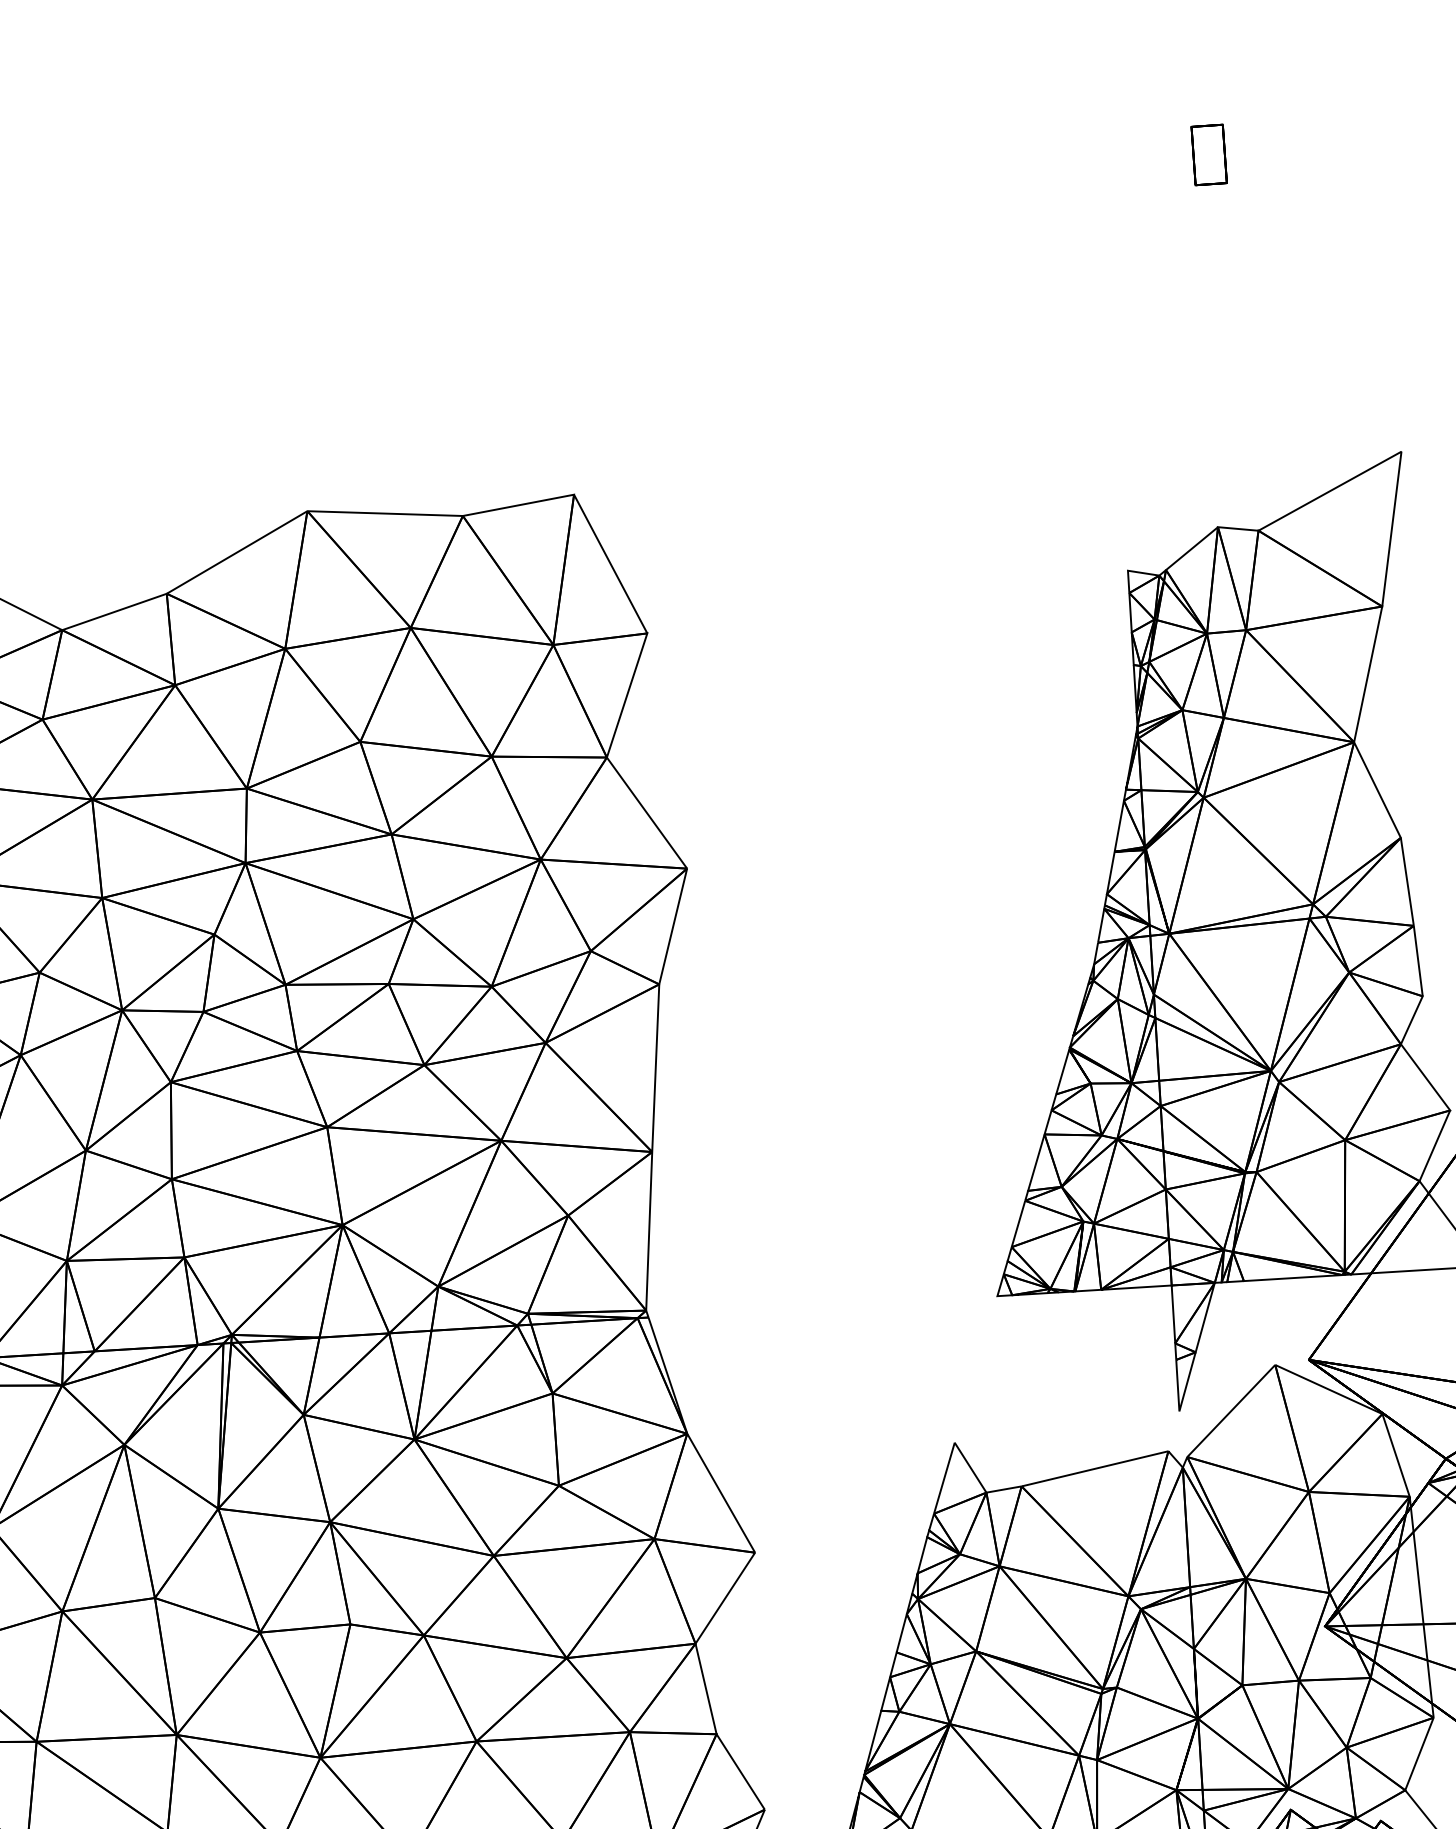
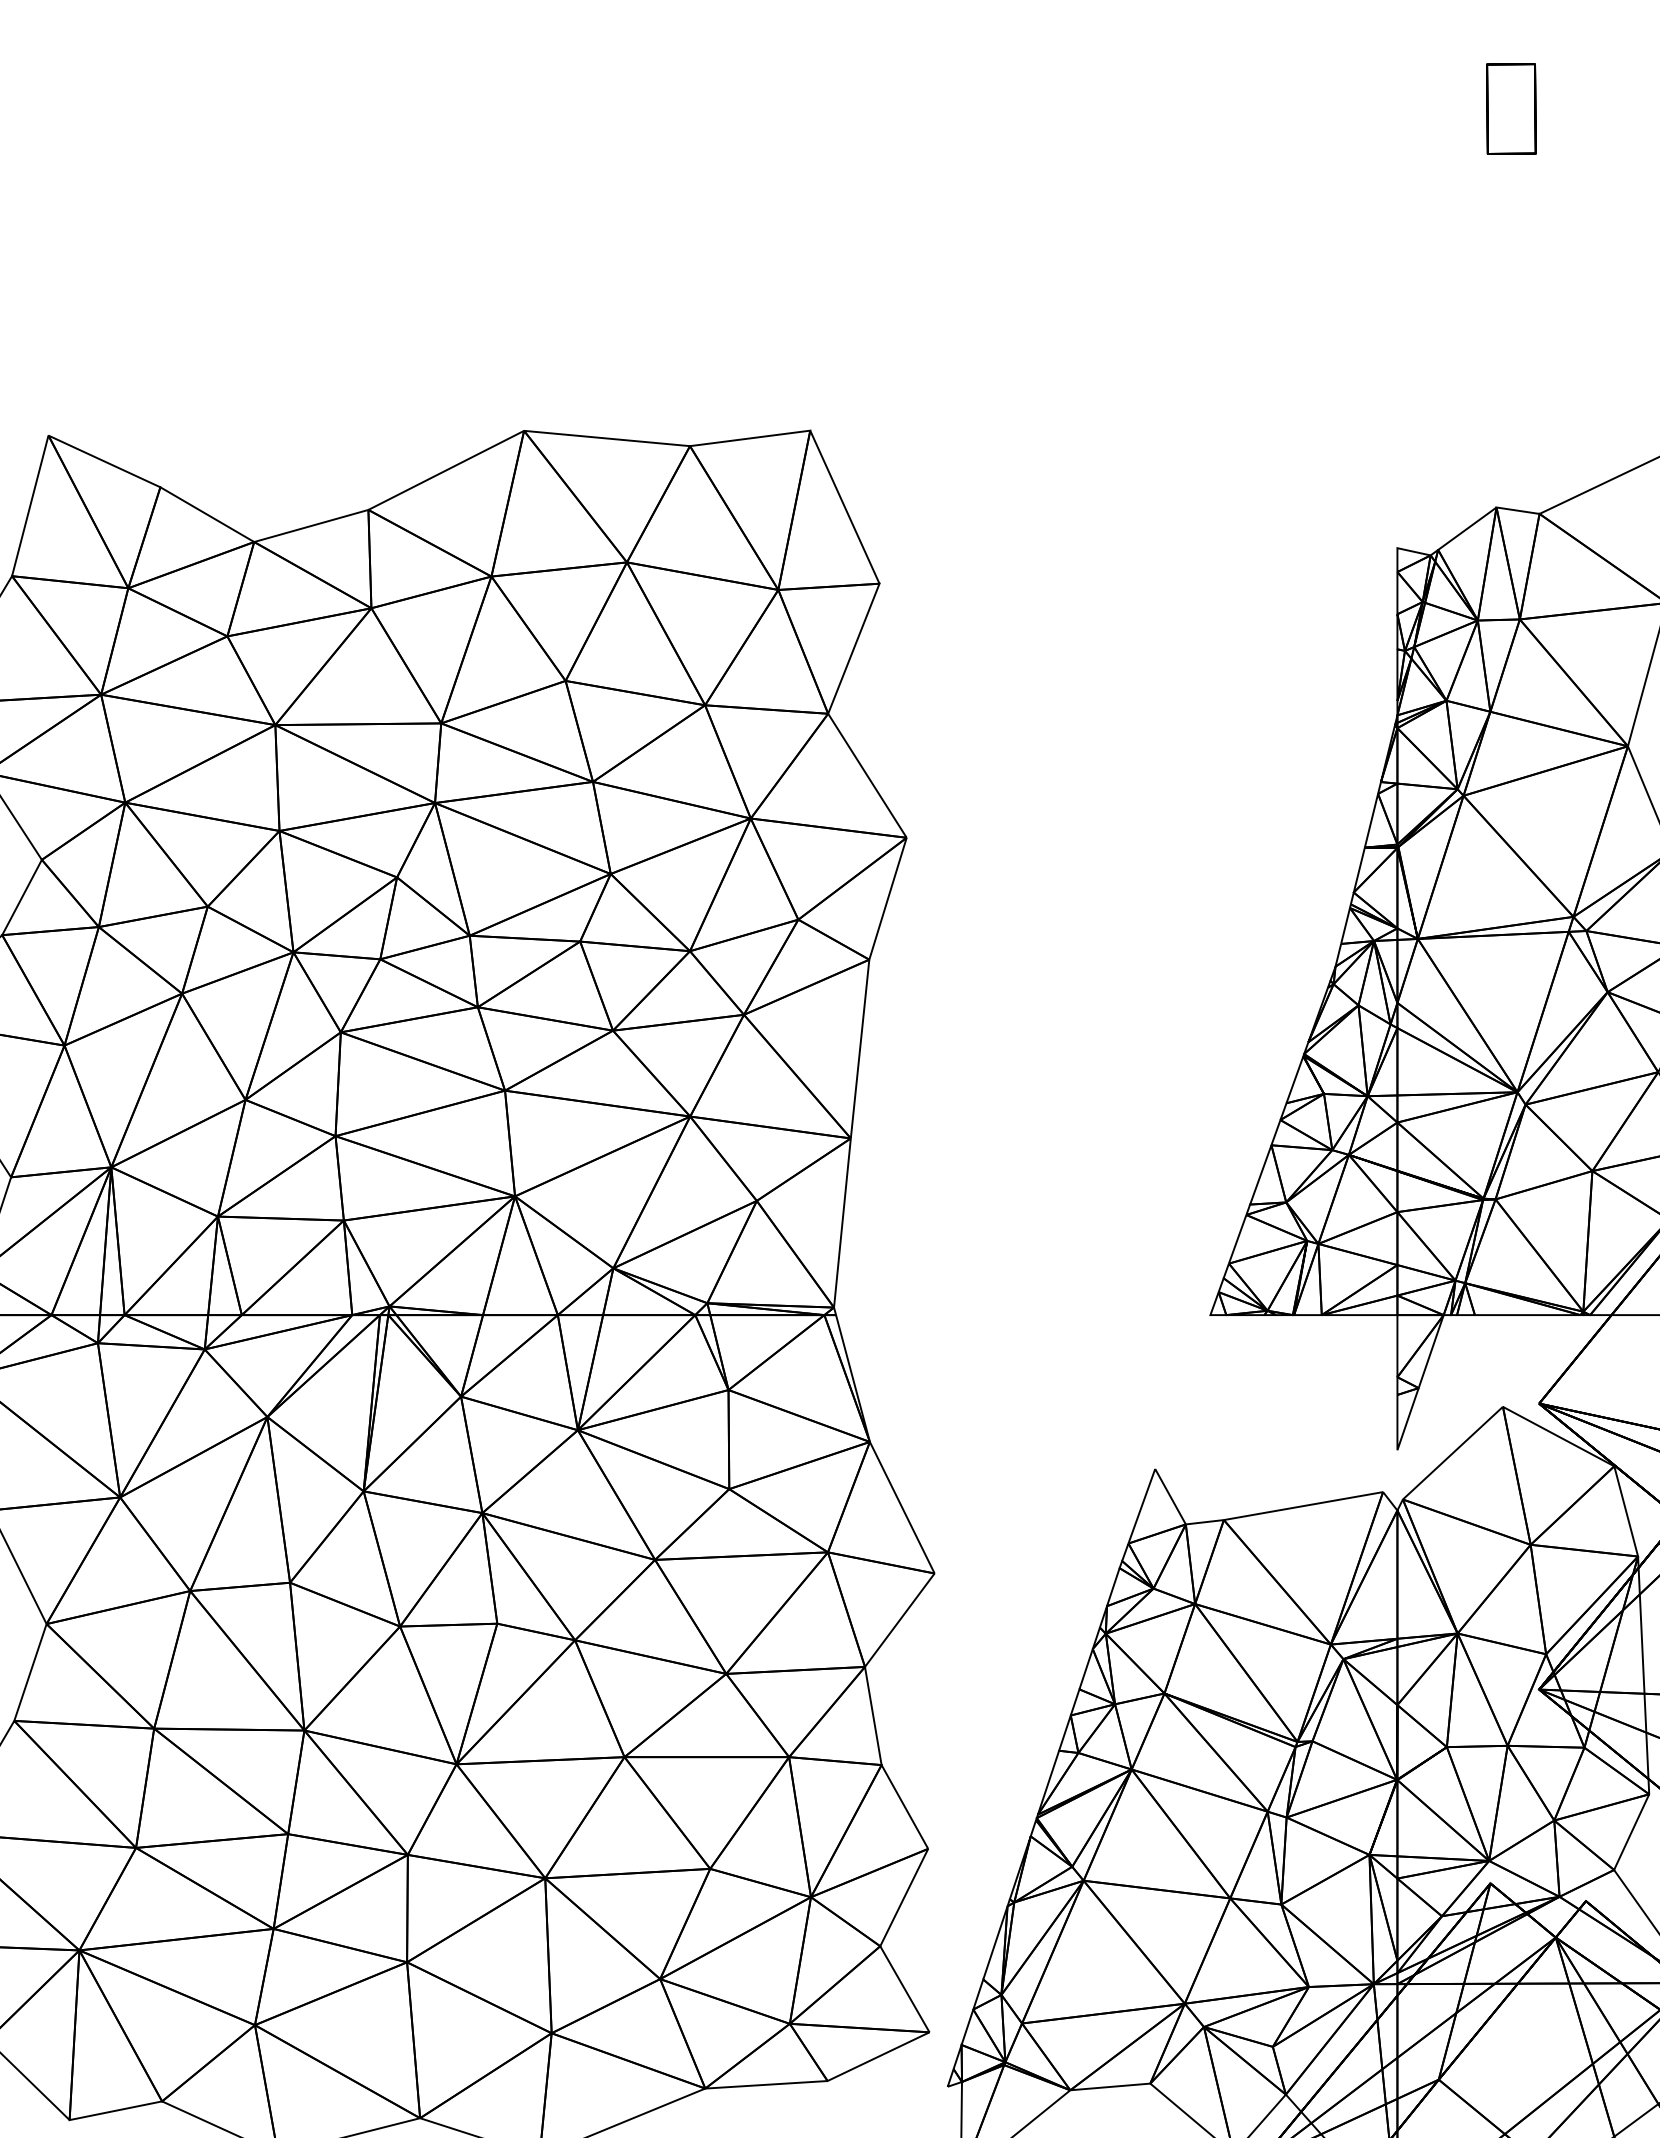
part: (1209, 154) -> (1511, 108), size x1.43

